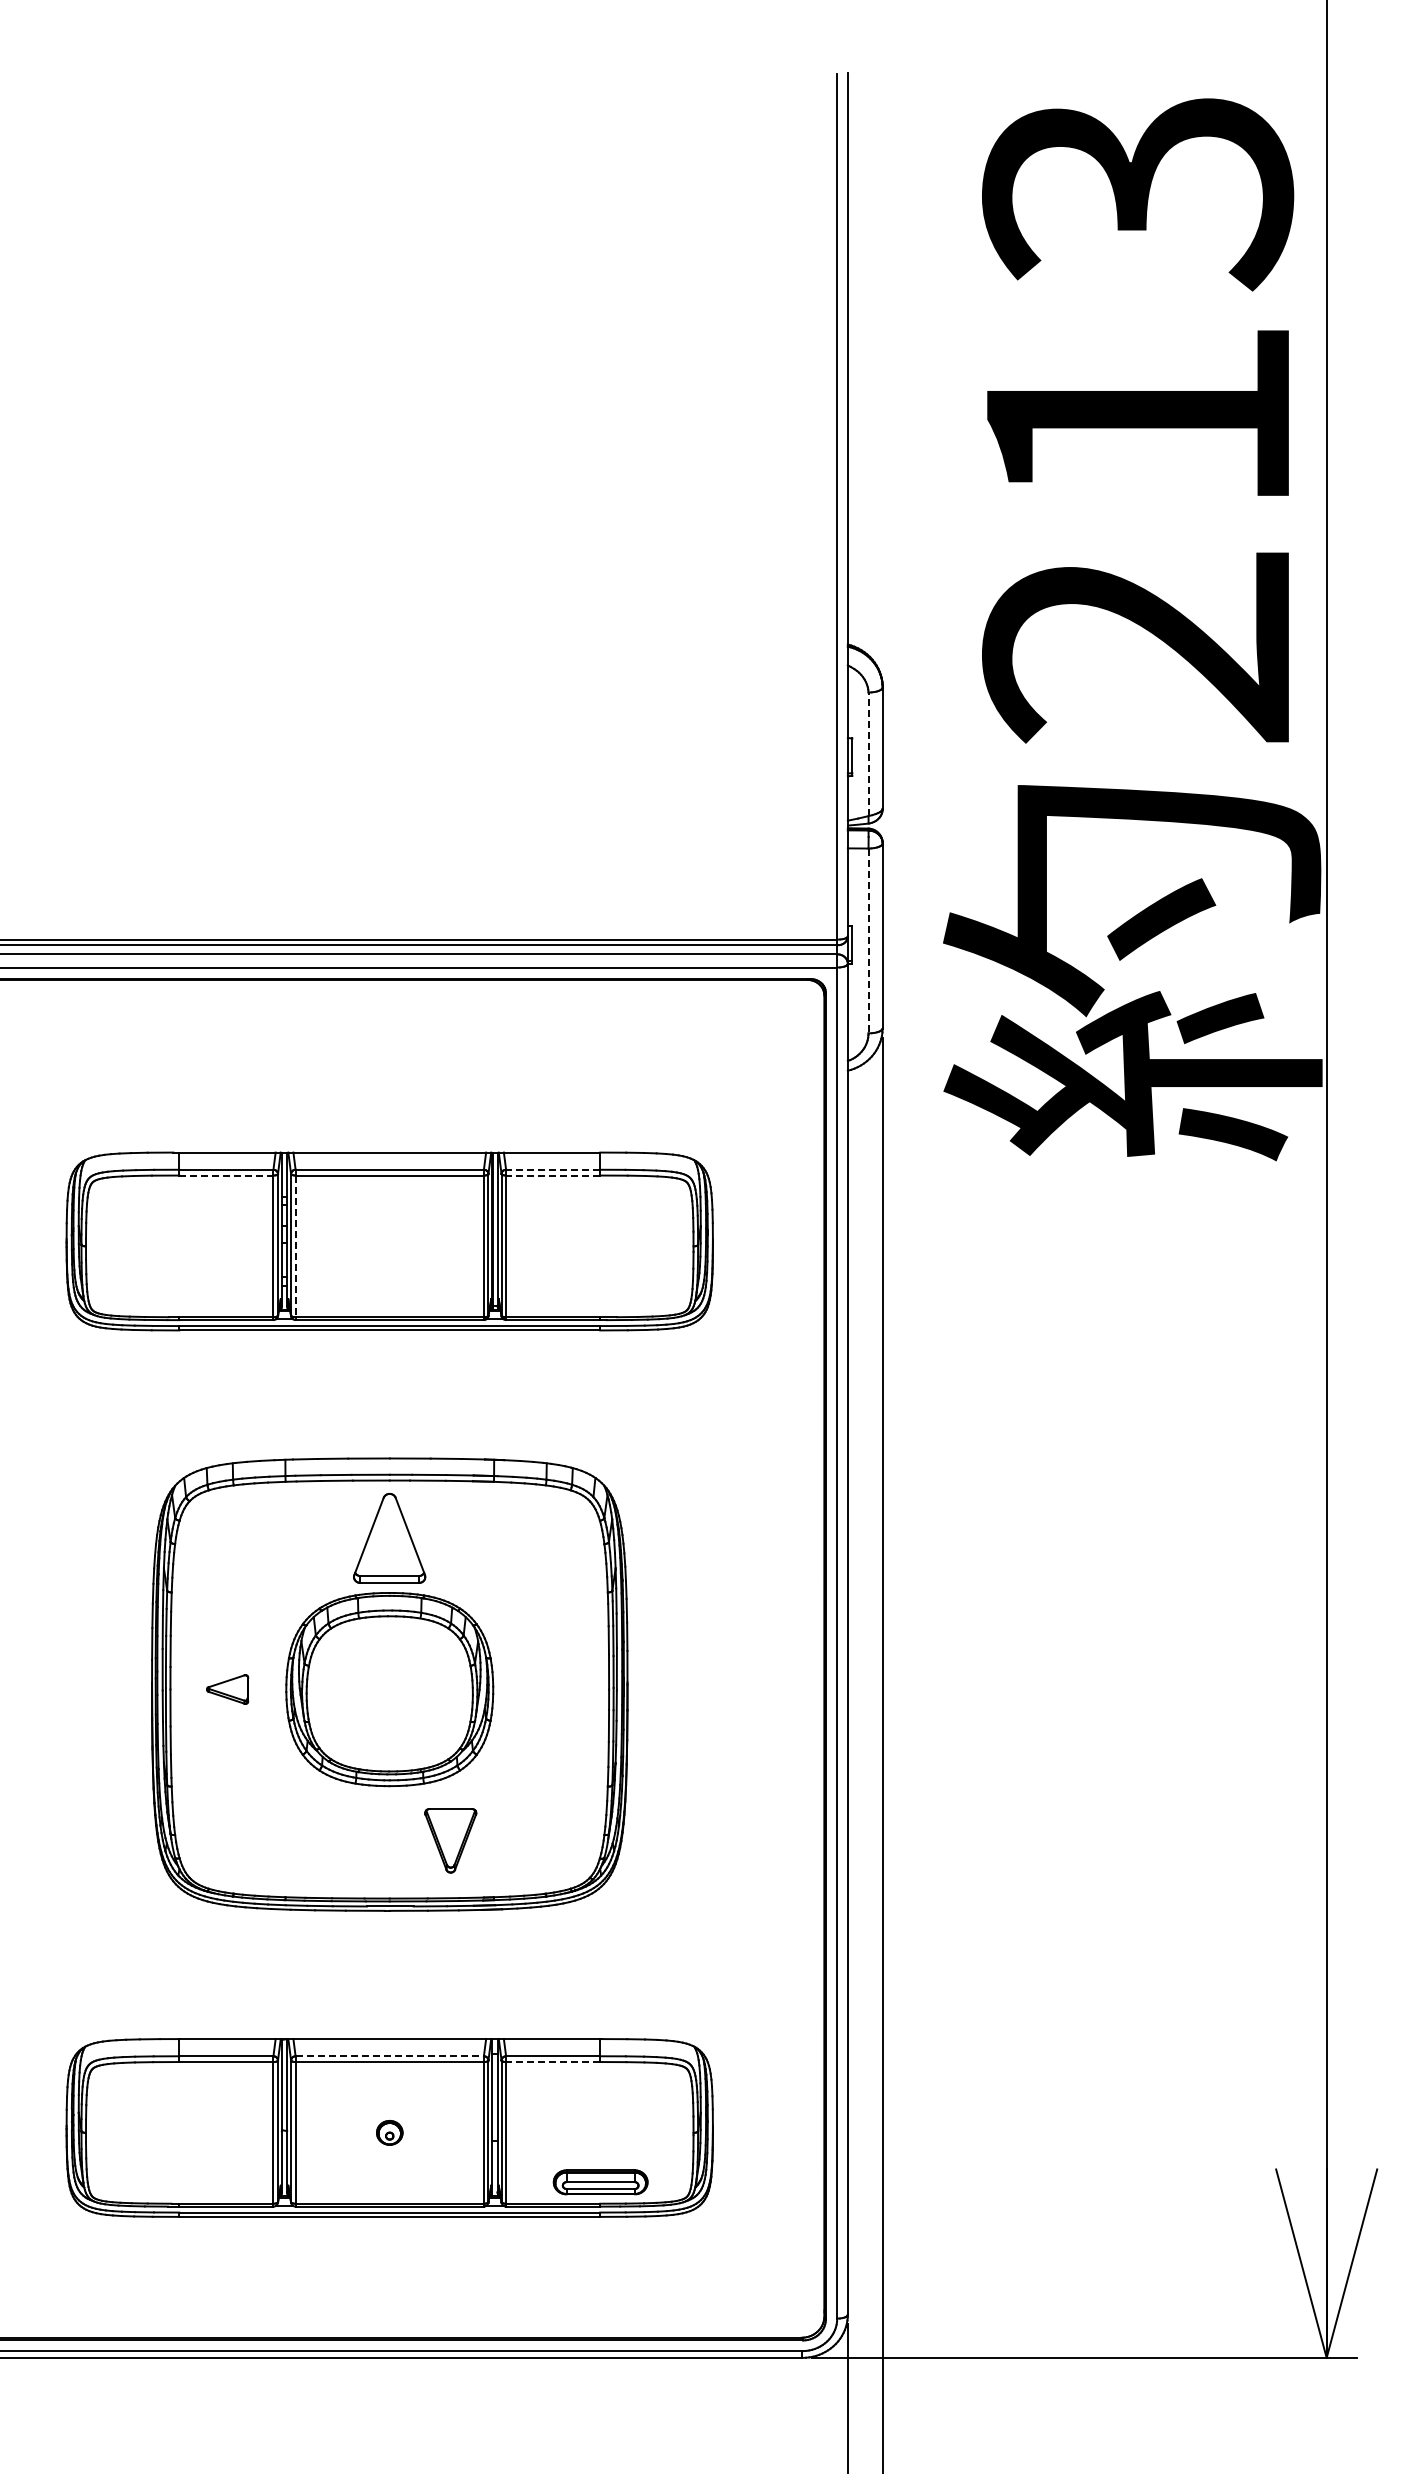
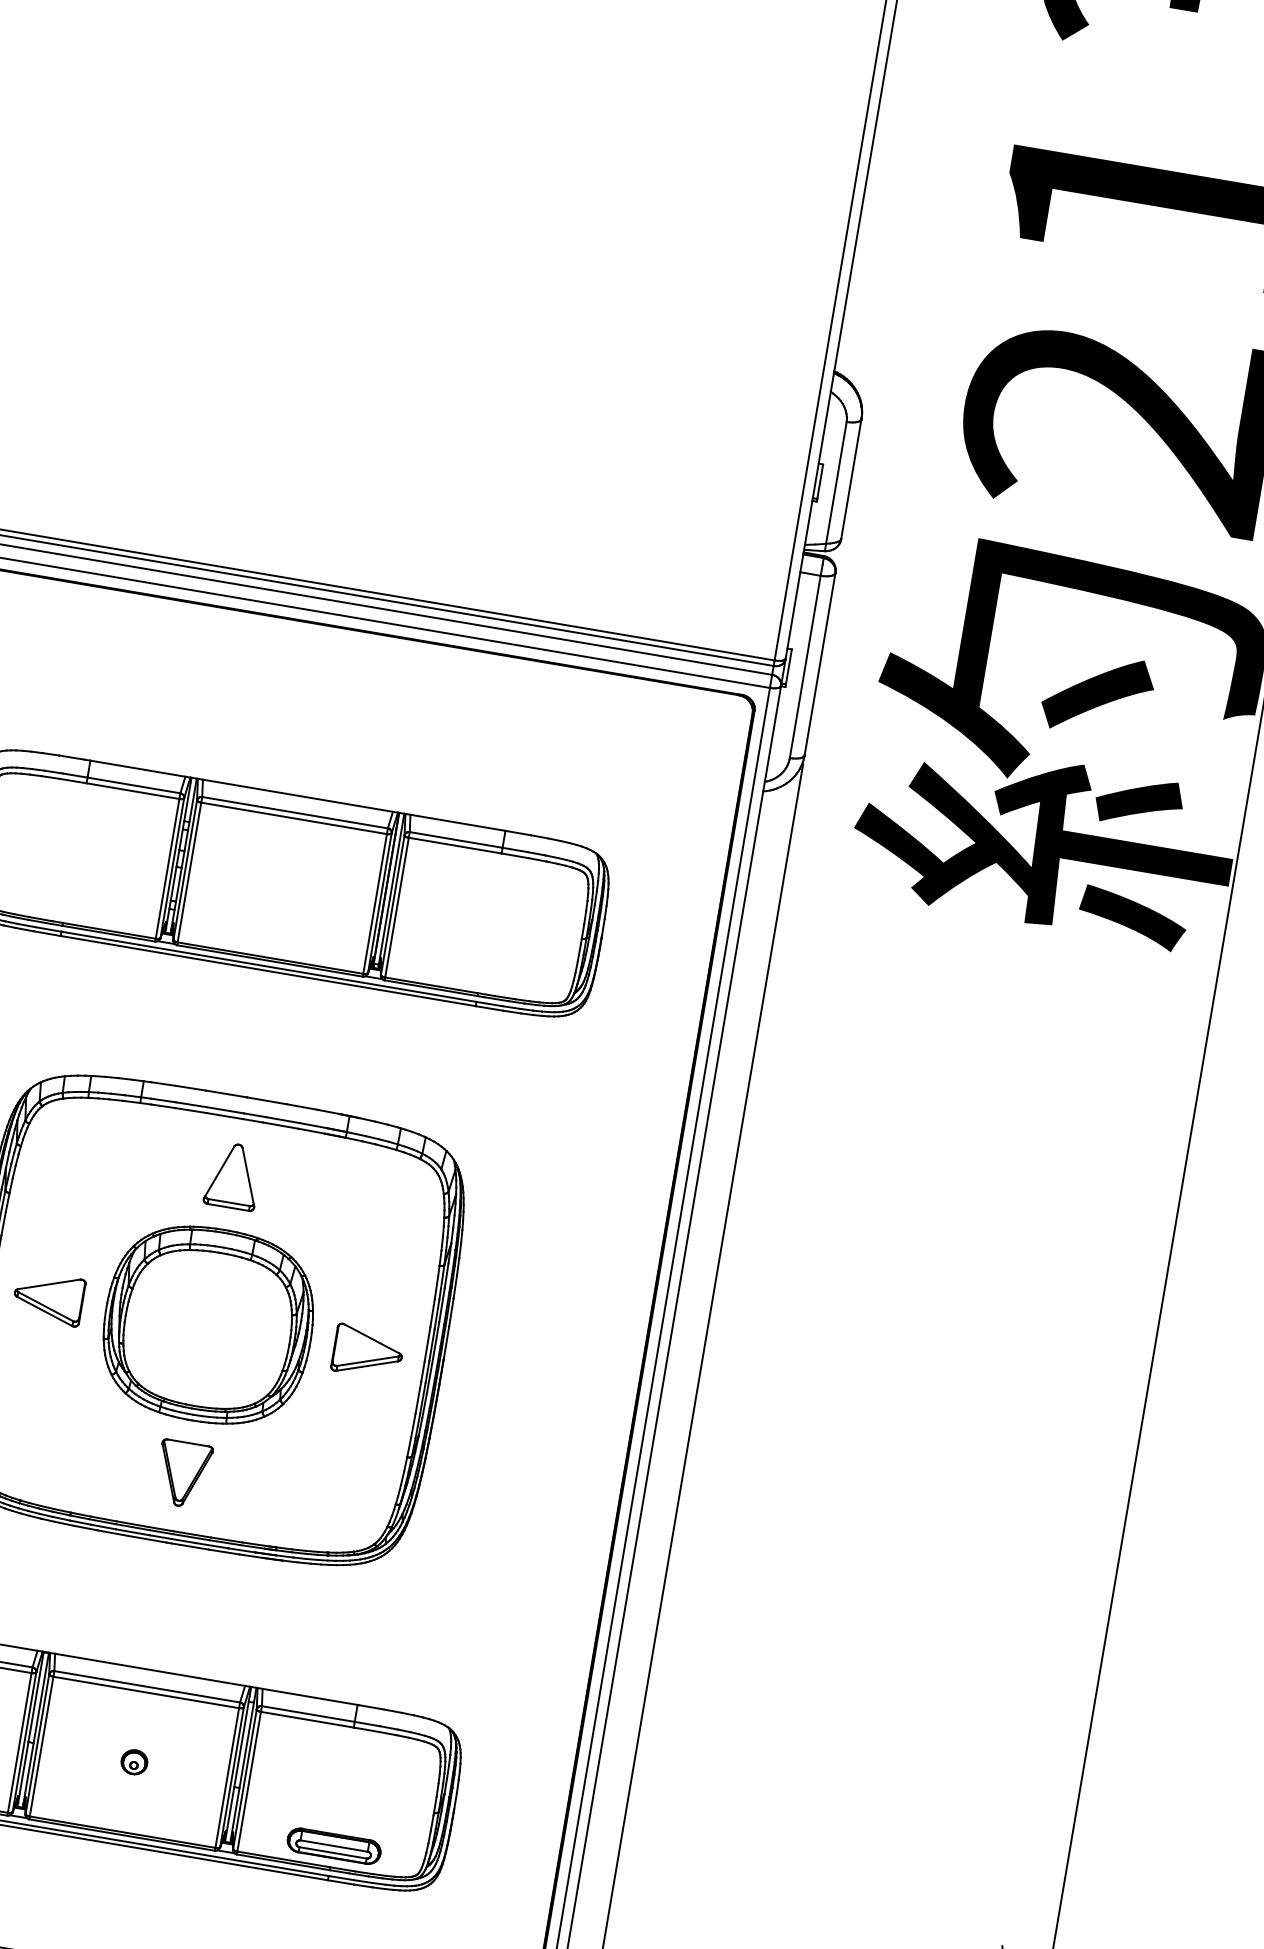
line: (868, 754) -> (836, 483), dashed -> solid
line: (868, 941) -> (805, 667), dashed -> solid
line: (552, 1169) -> (455, 839), dashed -> solid
line: (226, 1175) -> (133, 791), dashed -> solid
line: (552, 1175) -> (454, 845), dashed -> solid
line: (295, 1246) -> (189, 872), dashed -> solid
part: (389, 1537) -> (233, 1175), size x0.71
part: (227, 1689) -> (48, 1298), size x1.67
part: (551, 1689) -> (367, 1352), added
part: (450, 1840) -> (182, 1473), moved
line: (390, 2056) -> (147, 1687), dashed -> solid
line: (552, 2062) -> (306, 1720), dashed -> solid

